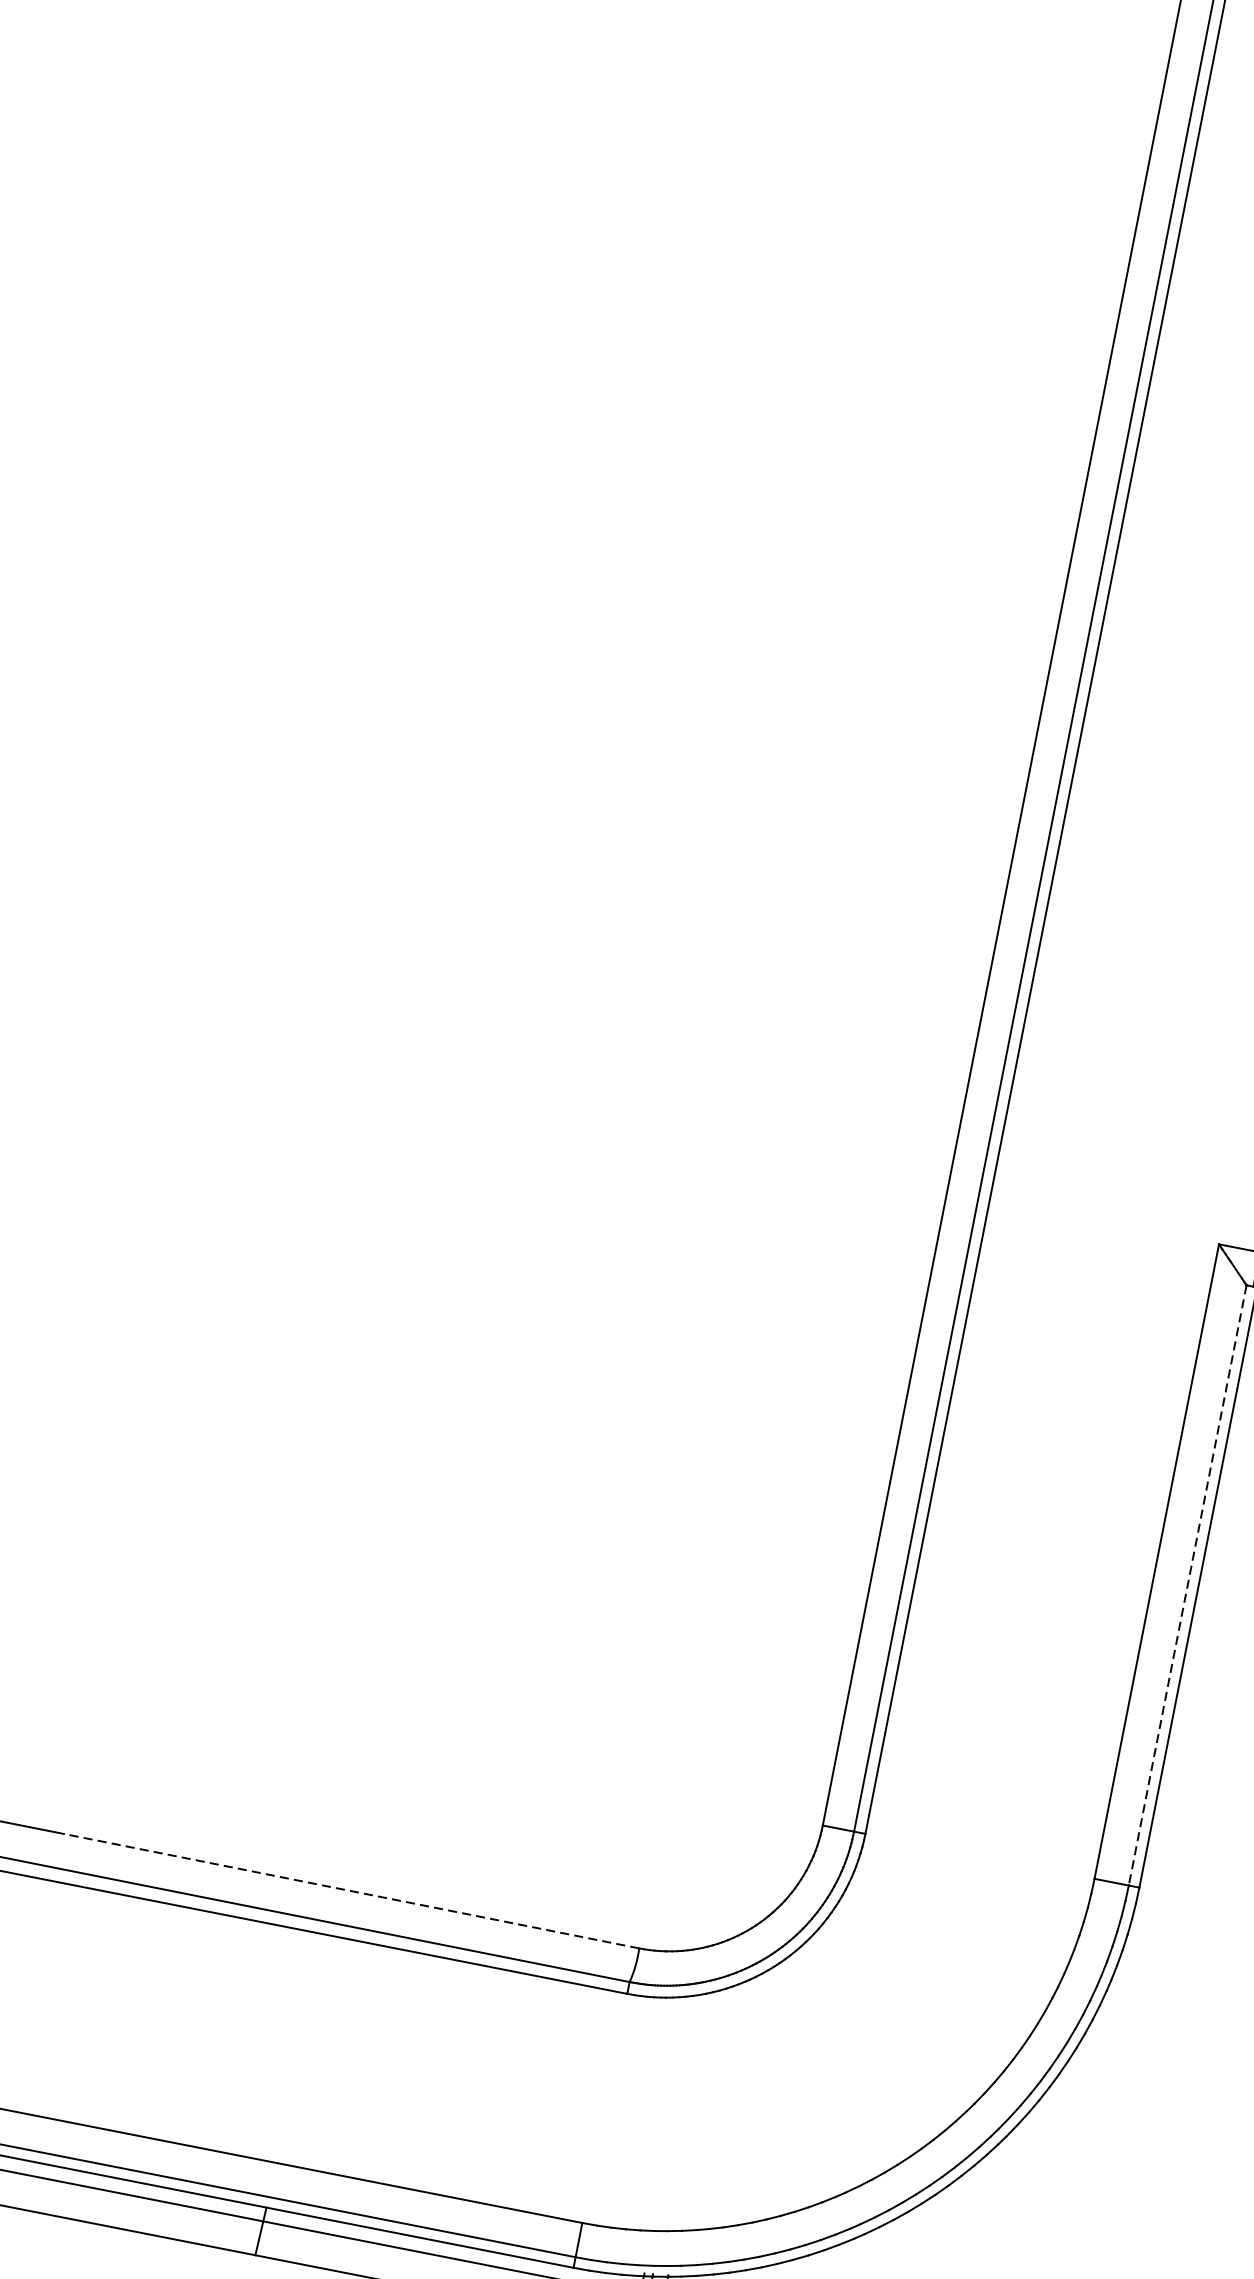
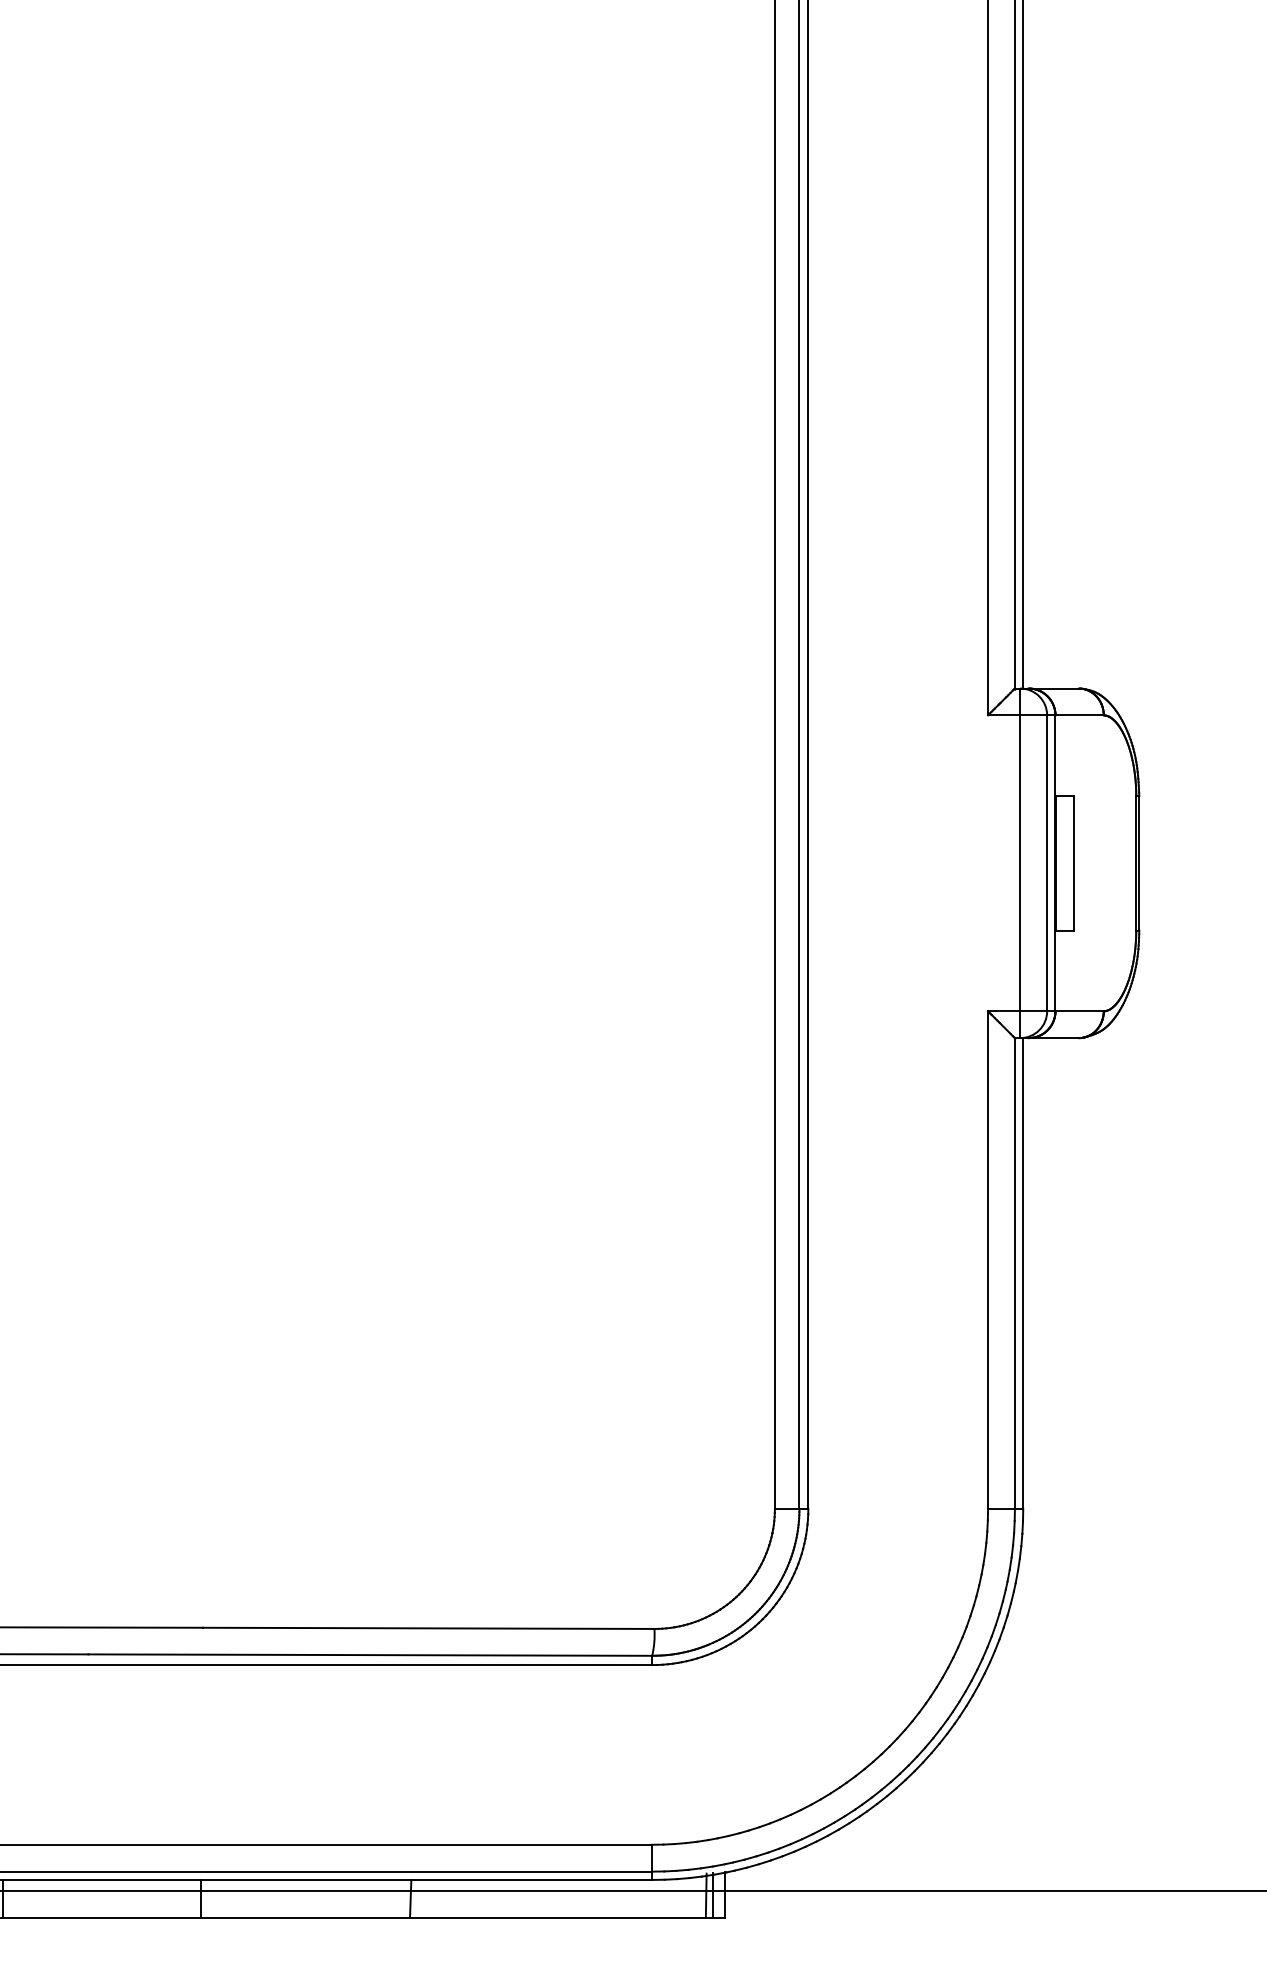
line: (1186, 1586) -> (1014, 1274), dashed -> solid
line: (351, 1891) -> (428, 1628), dashed -> solid

